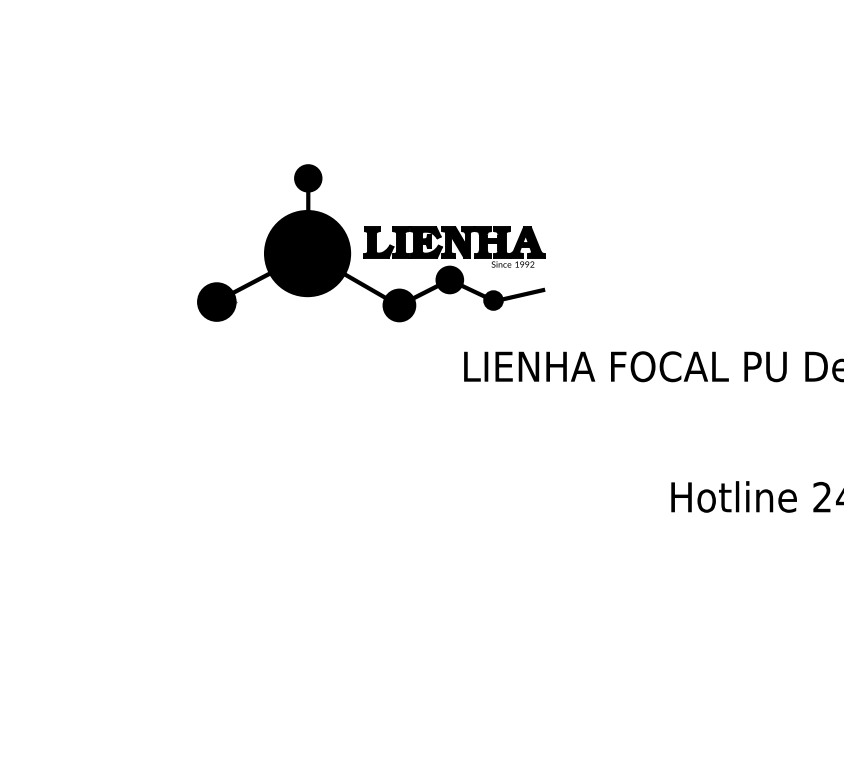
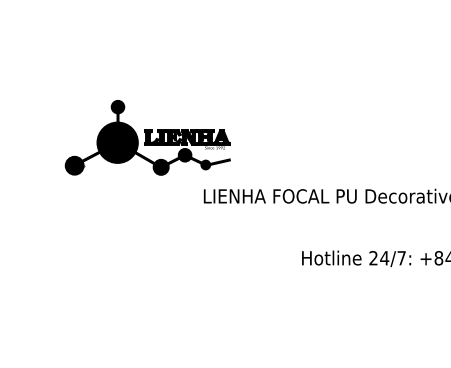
part: (370, 242) -> (147, 137), moved

